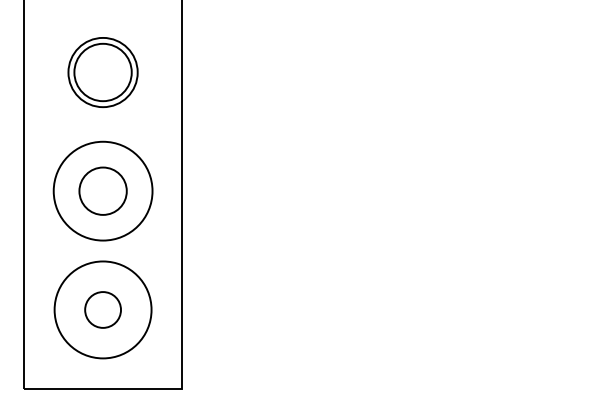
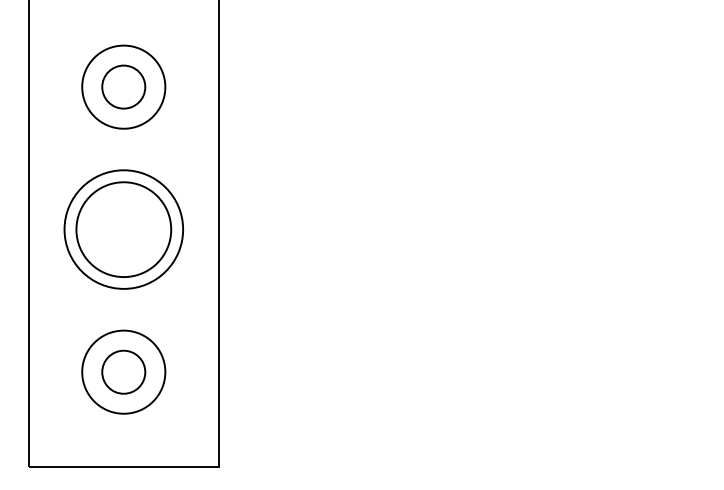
circle: (103, 72) -> (124, 87), size x0.62
circle: (102, 190) -> (123, 228), size x1.67
circle: (102, 309) -> (123, 371), size x0.71

